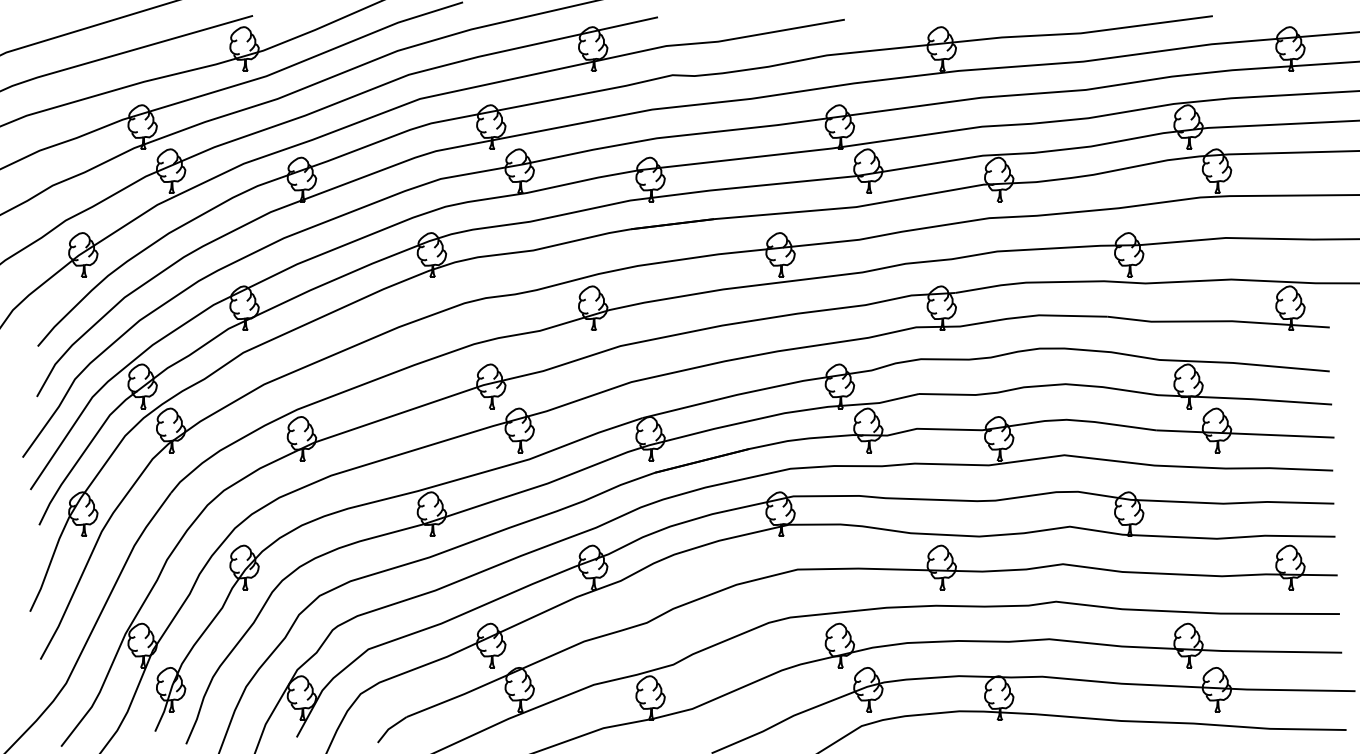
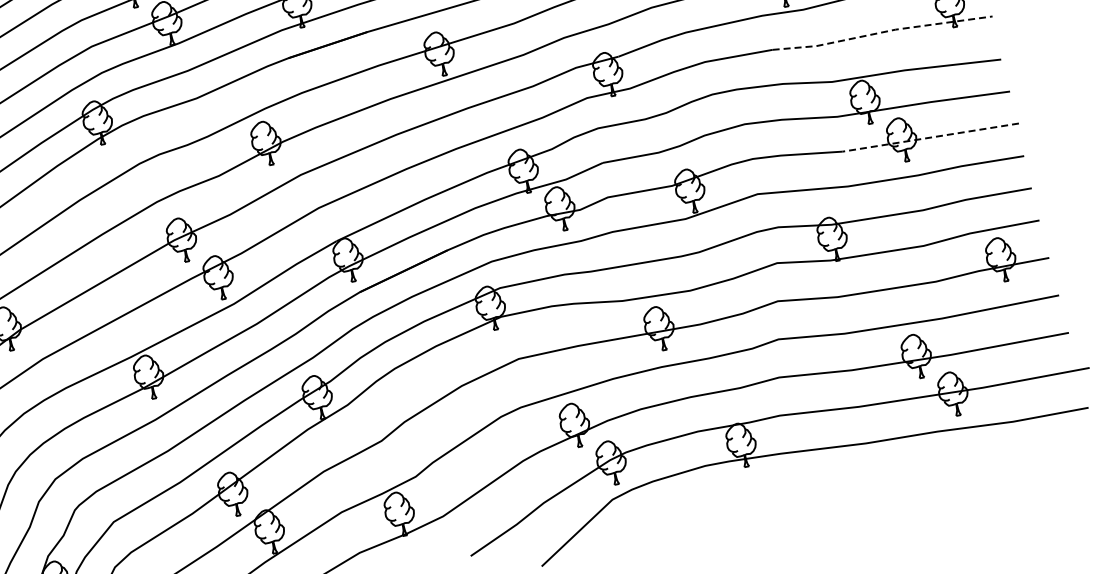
line: (1219, 321) -> (883, 32), solid -> dashed
line: (1244, 433) -> (929, 137), solid -> dashed

